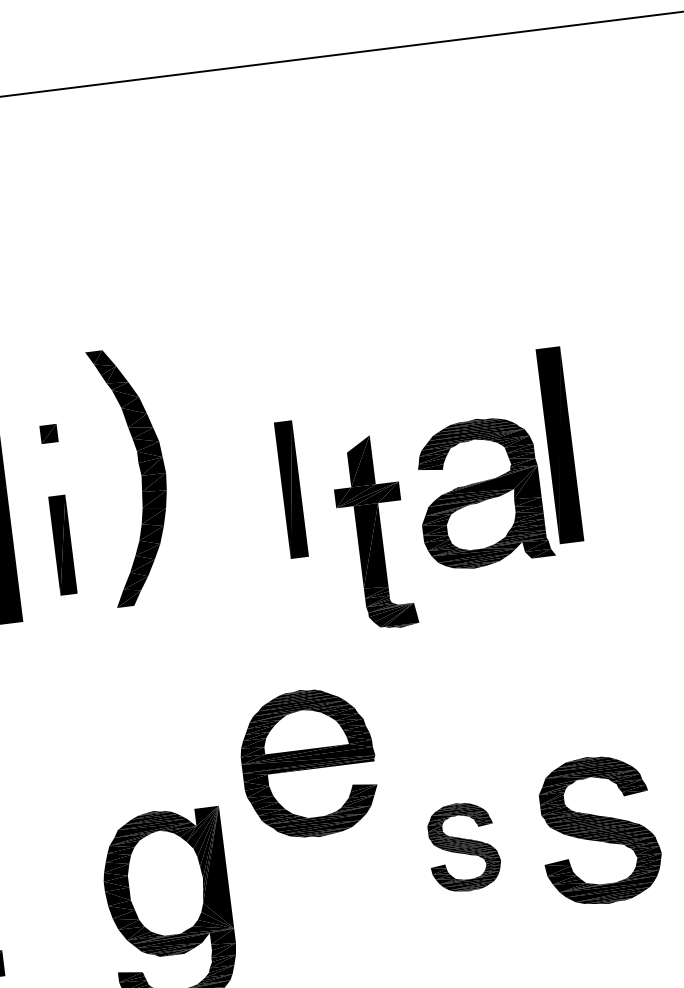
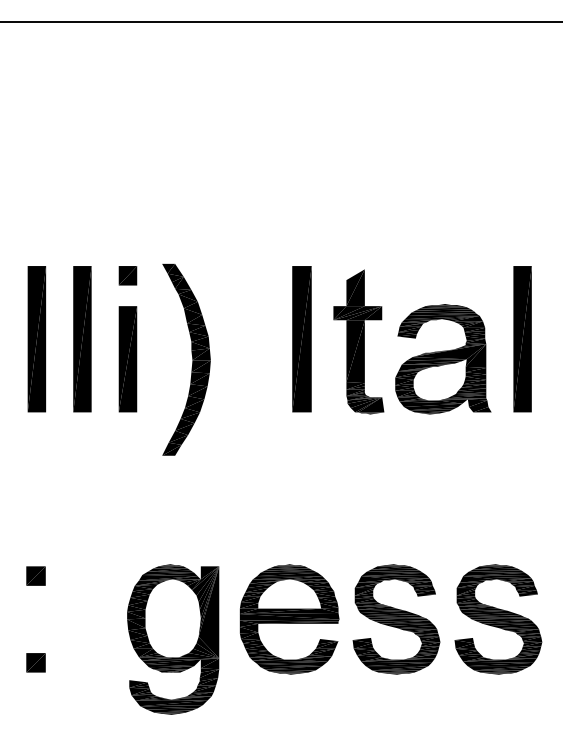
part: (48, 433) -> (127, 275), size x1.43
part: (559, 445) -> (522, 339), moved
part: (133, 475) -> (186, 359), moved
part: (290, 489) -> (301, 339), size x1.43
part: (373, 532) -> (358, 341), moved
part: (62, 545) -> (127, 359), size x1.43
part: (308, 763) -> (289, 619), moved
part: (463, 847) -> (396, 619), size x1.67

